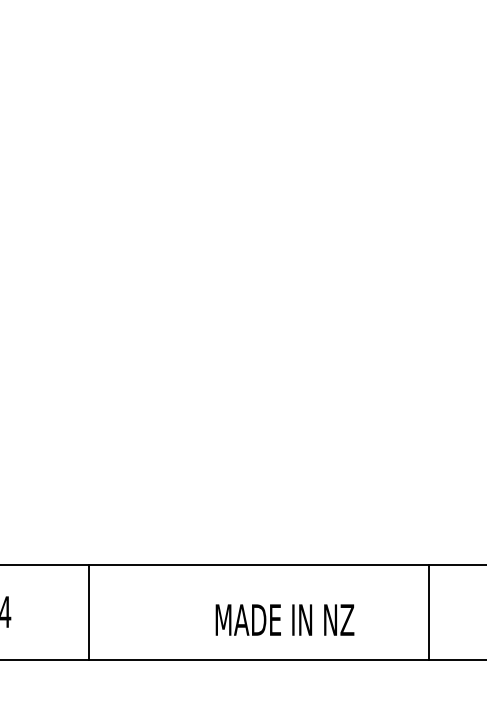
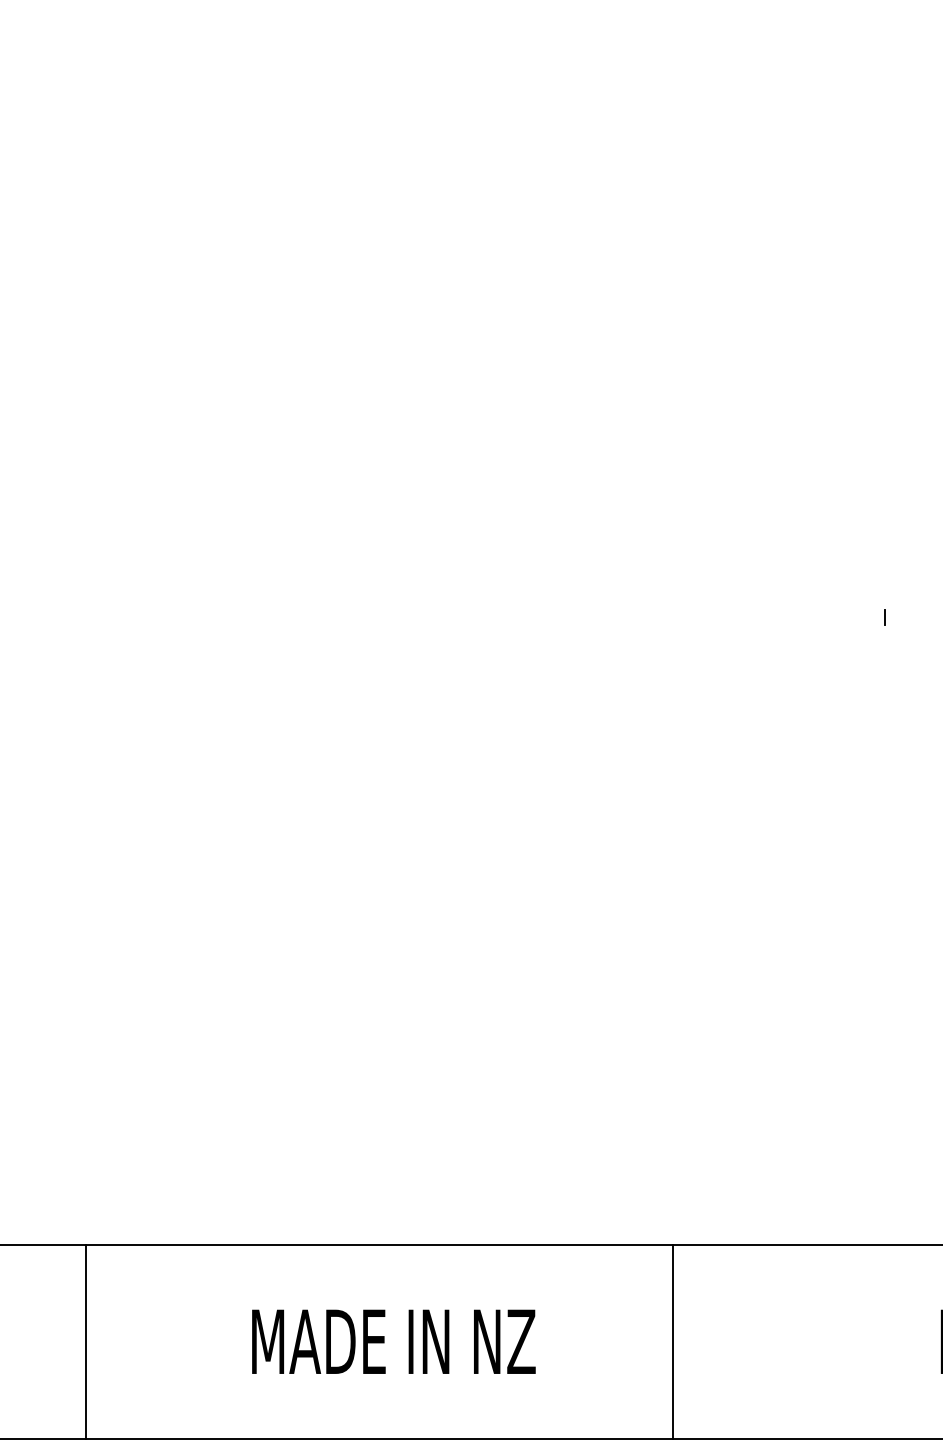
line: (89, 611) -> (85, 1340), moved
line: (428, 611) -> (673, 1340), moved
text: (284, 619) -> (392, 1340), moved

